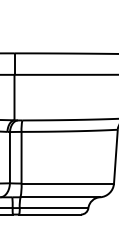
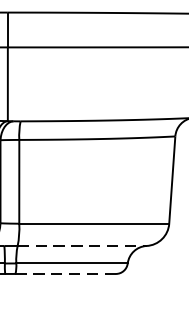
line: (60, 197) -> (82, 246), solid -> dashed
line: (50, 214) -> (66, 273), solid -> dashed

